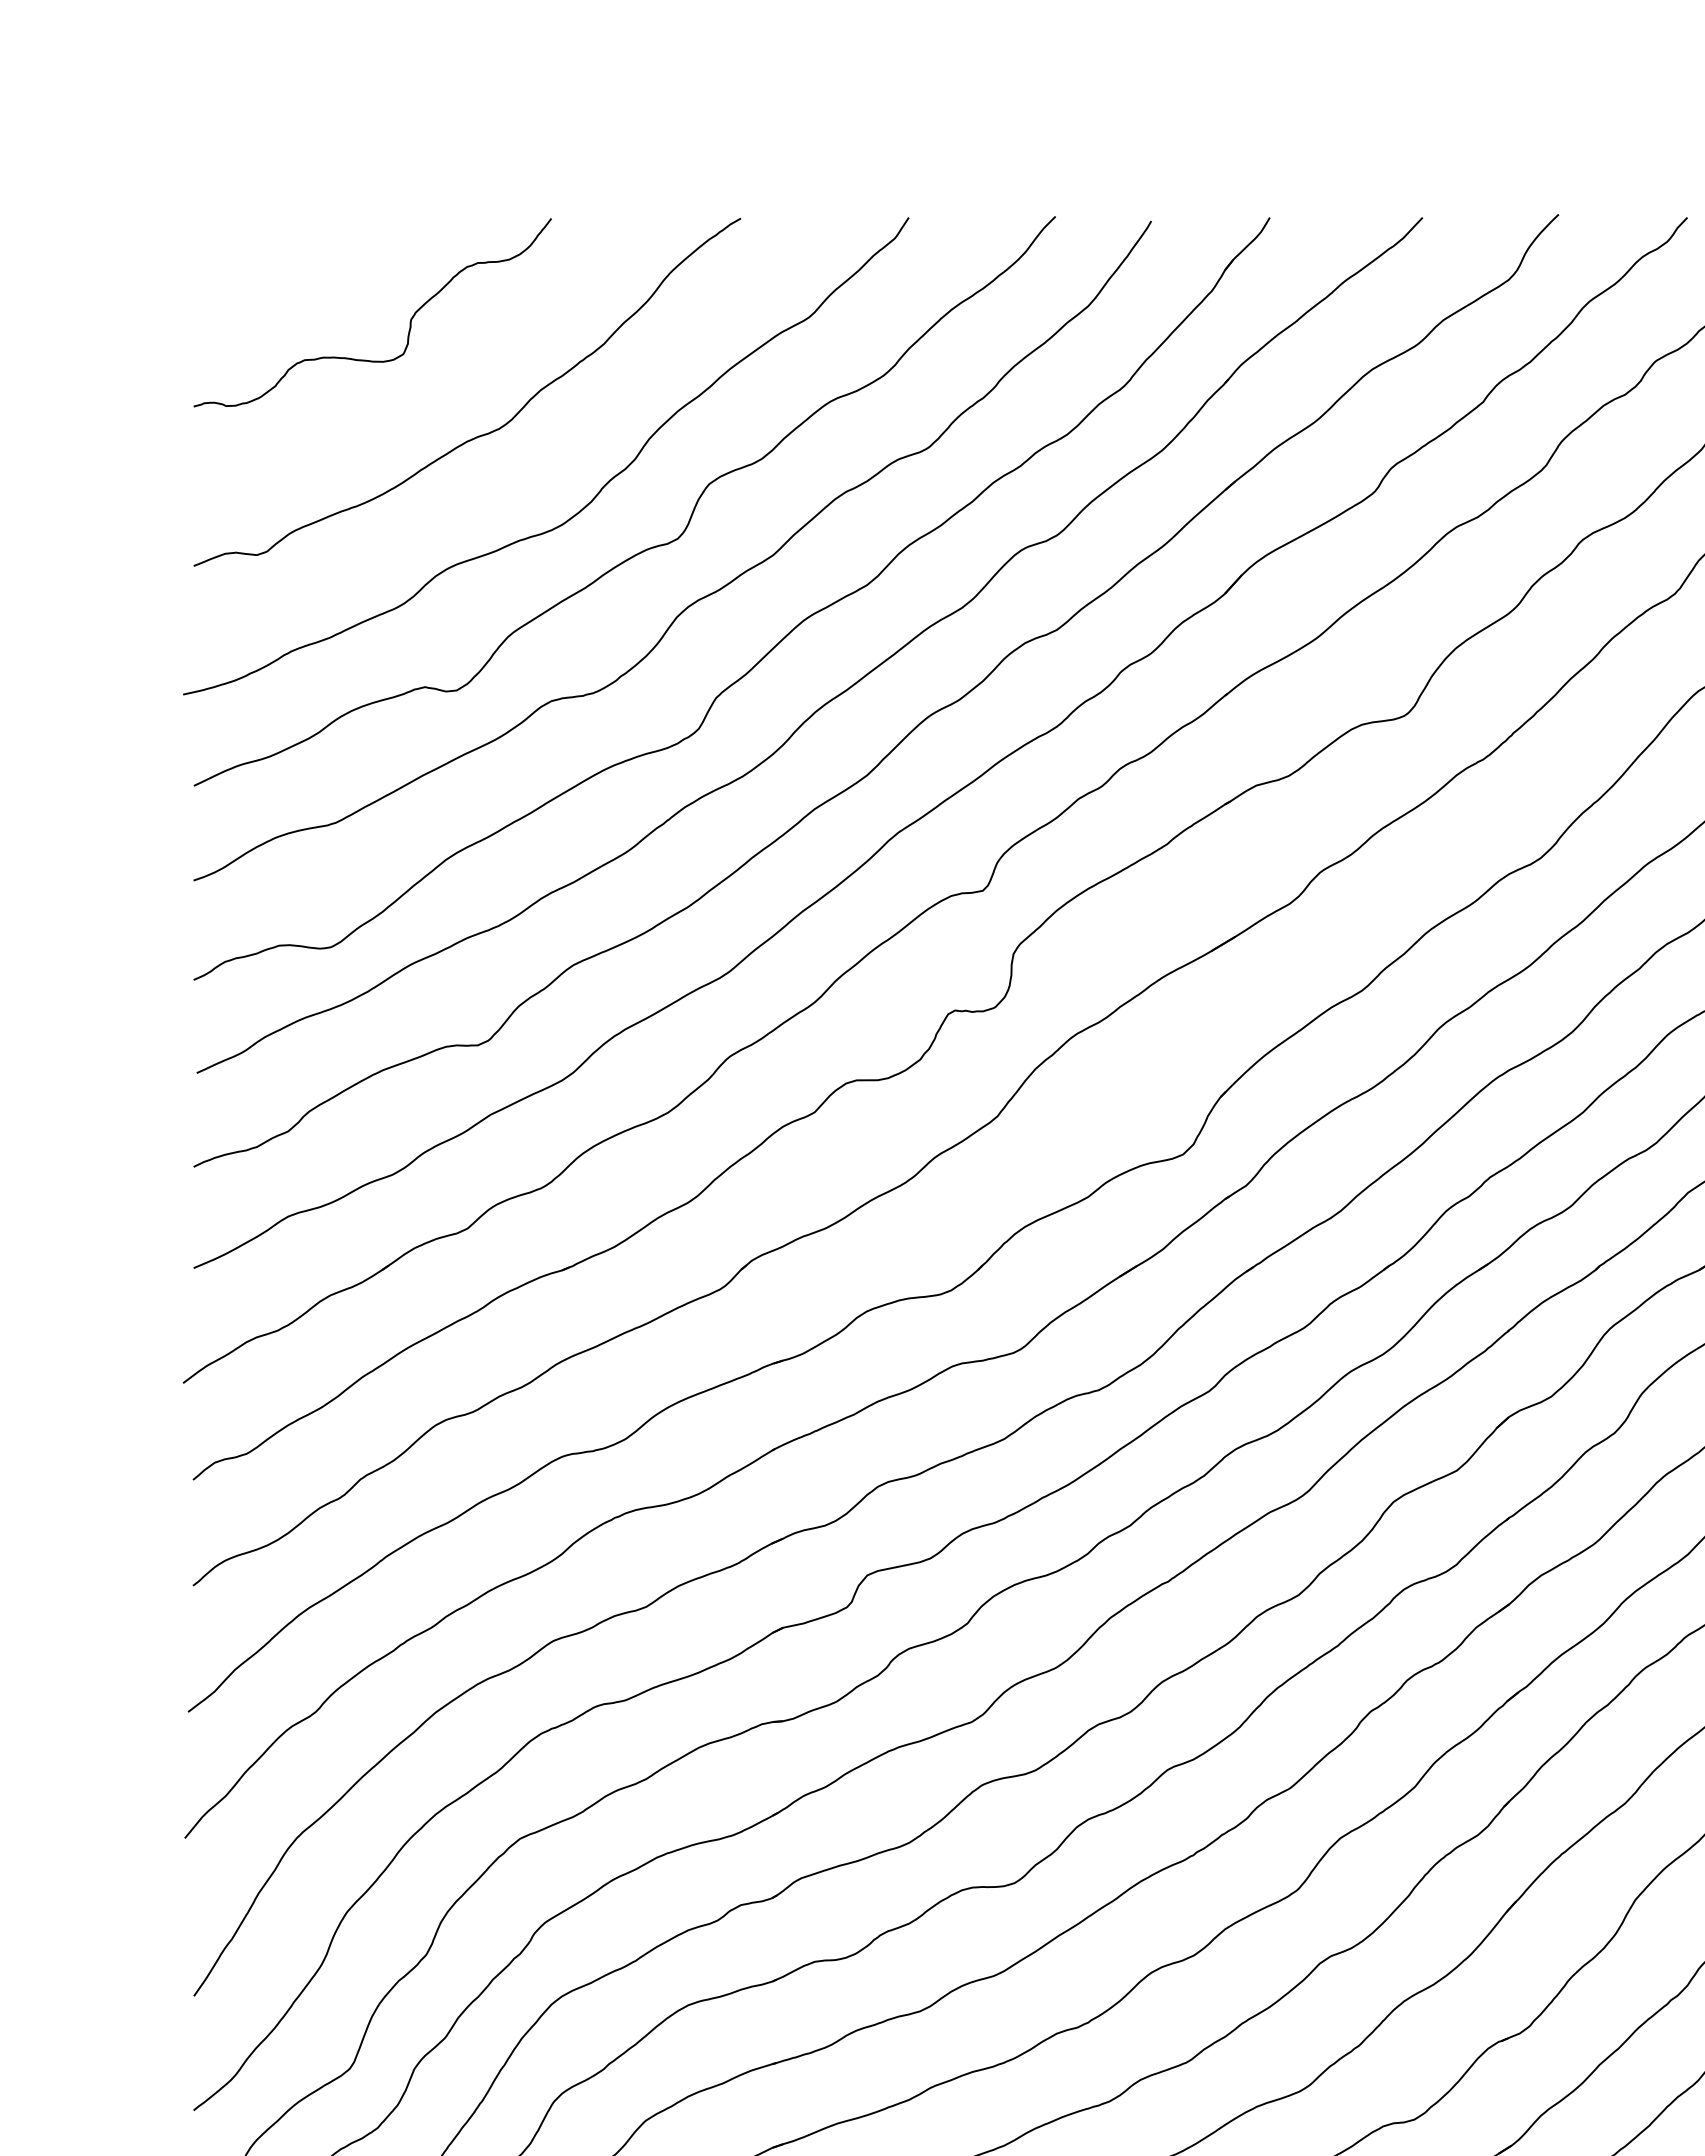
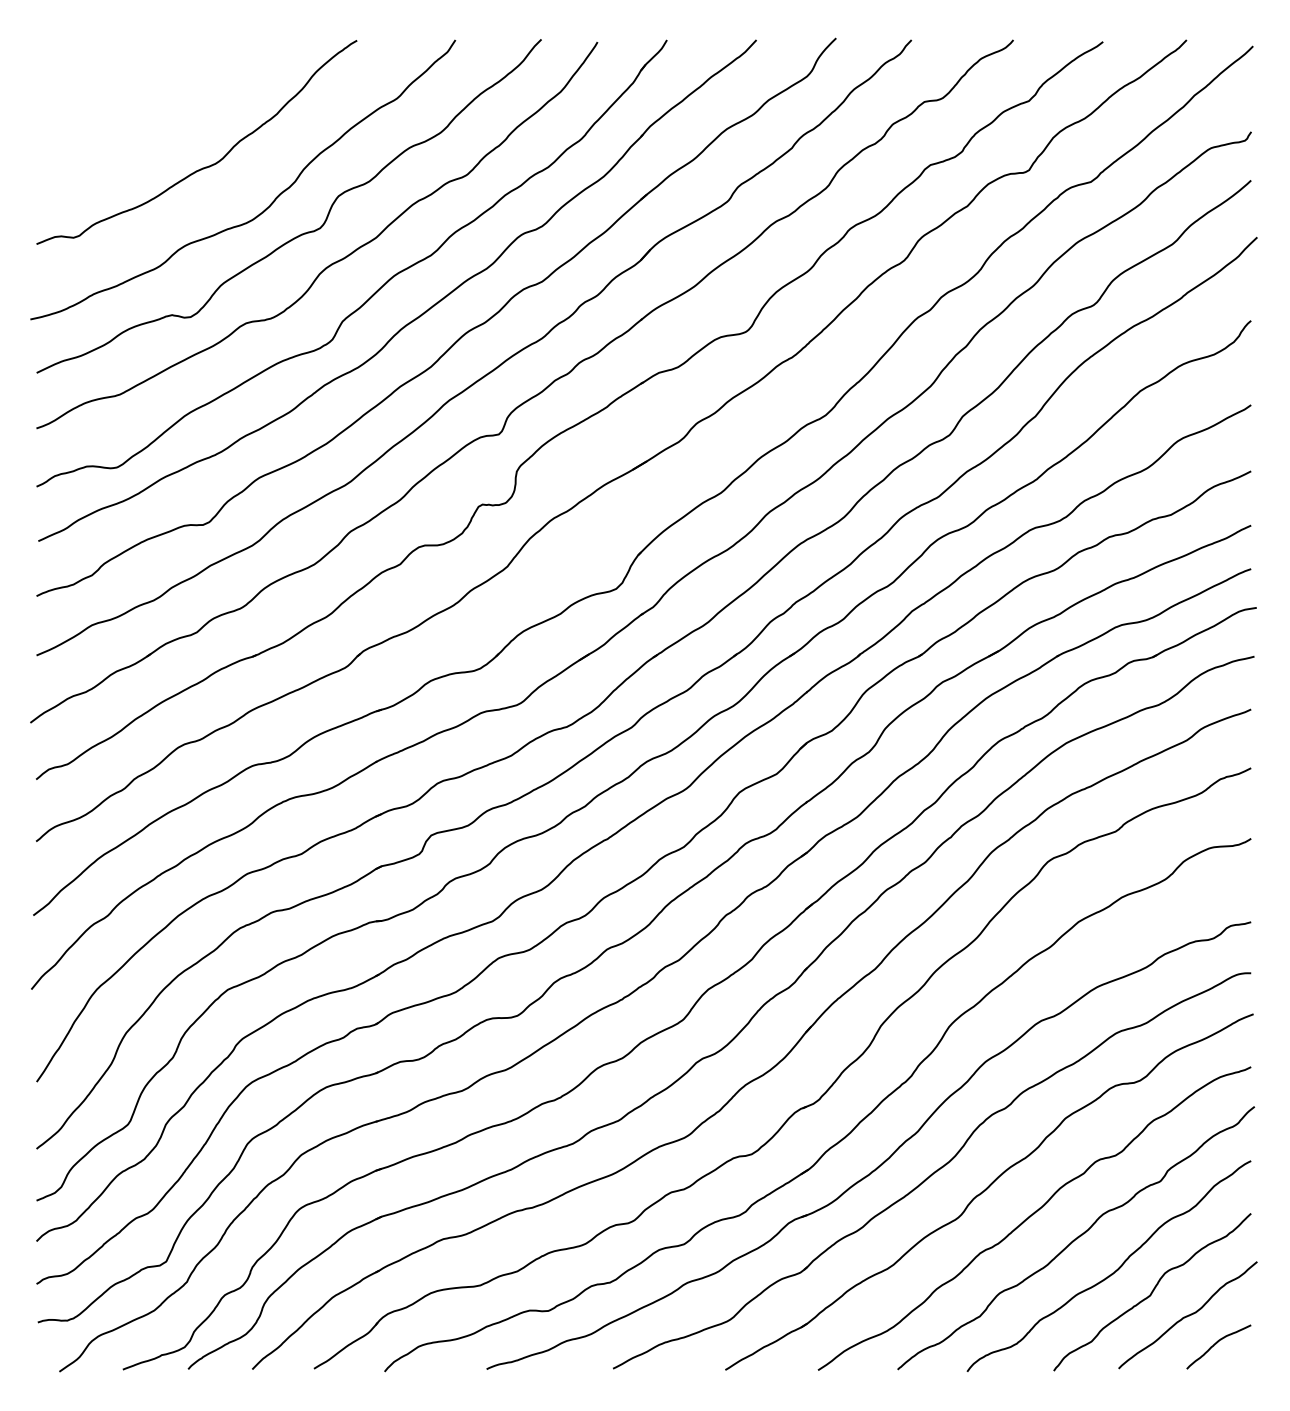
curve: (408, 322) -> (162, 101), removed

